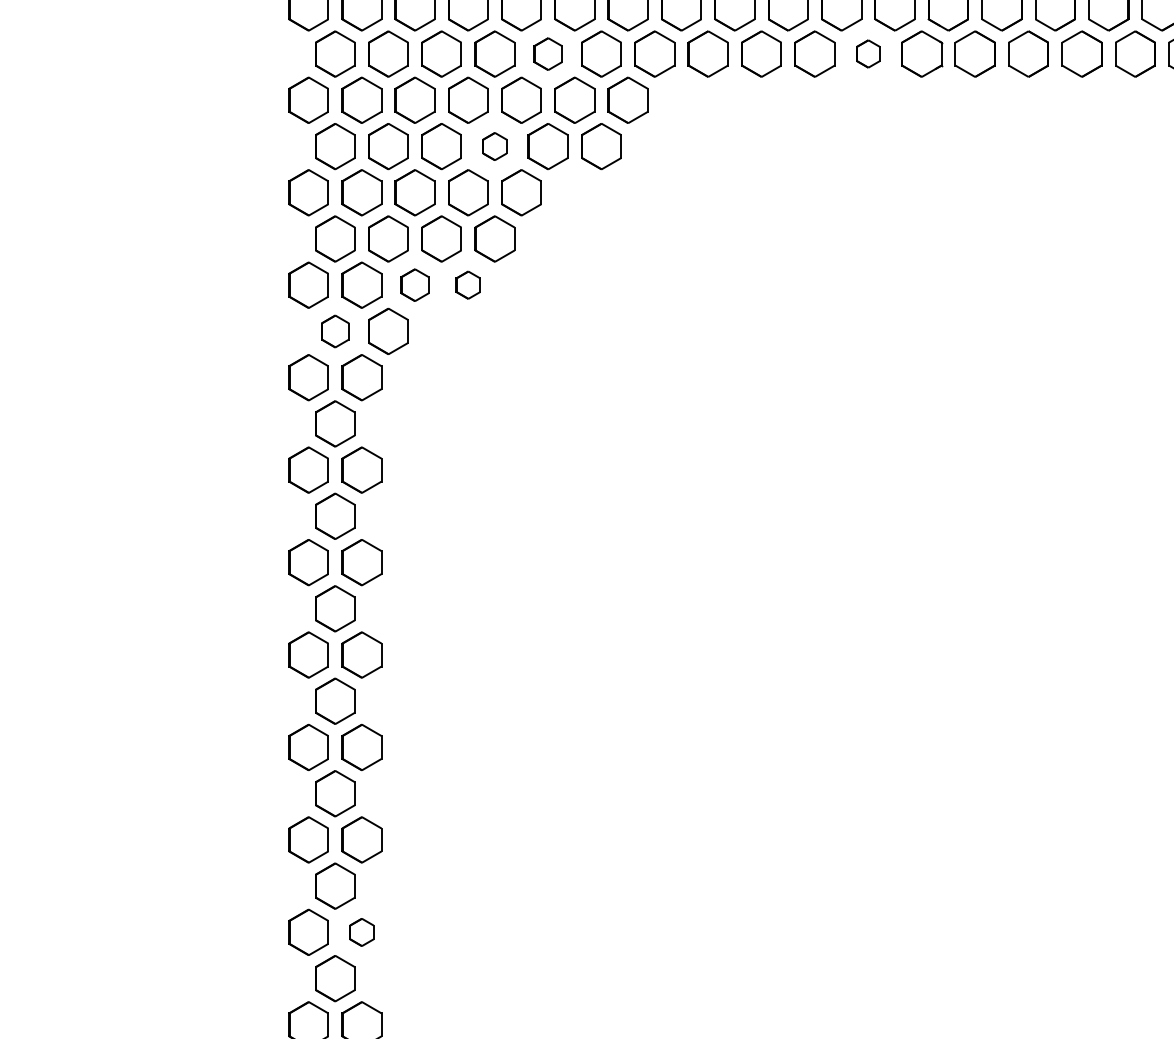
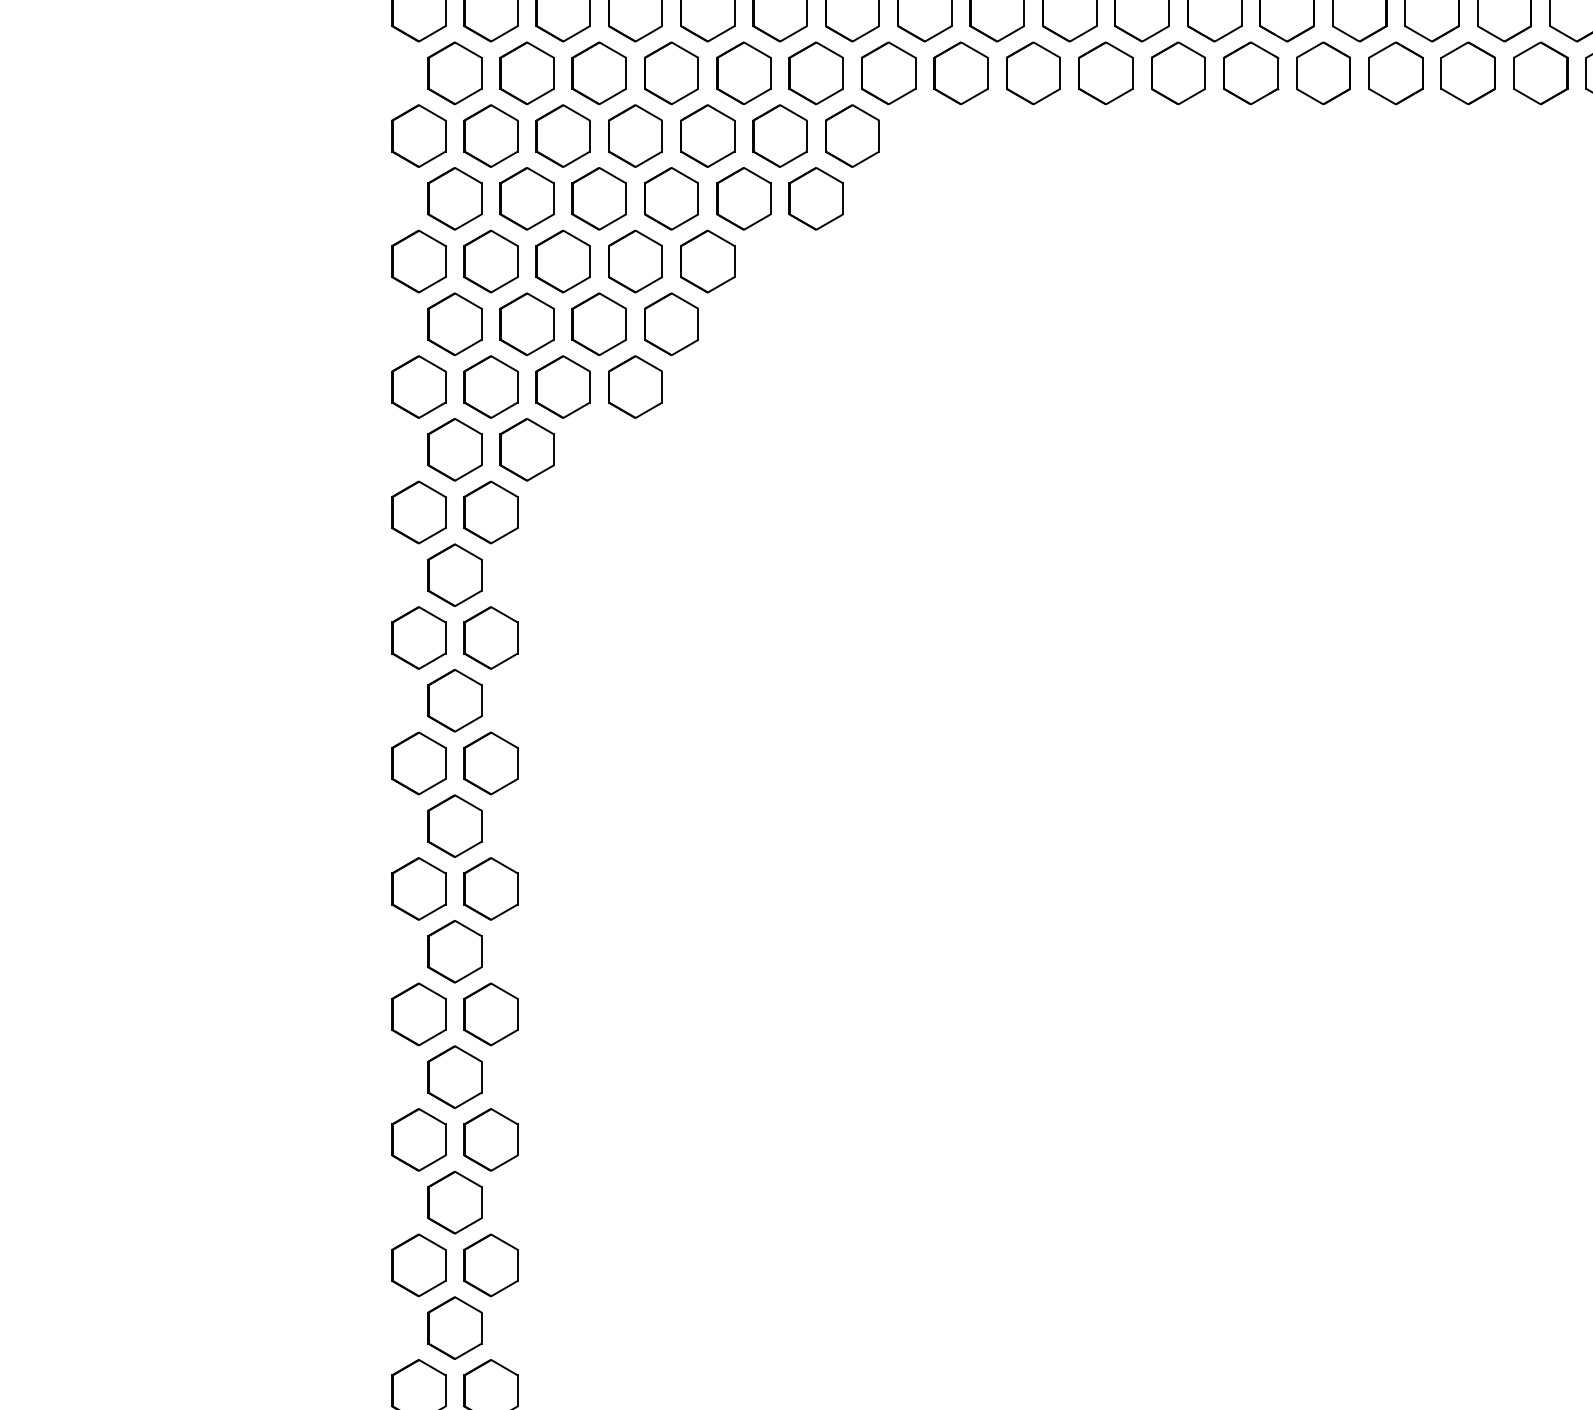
part: (868, 53) -> (1178, 72), size x1.67
part: (547, 54) -> (743, 73), size x1.43
part: (494, 146) -> (671, 198), size x1.67
part: (414, 284) -> (562, 386), size x1.43
part: (468, 284) -> (635, 386), size x1.67
part: (335, 331) -> (454, 449), size x1.43
part: (361, 932) -> (490, 1265), size x1.67

